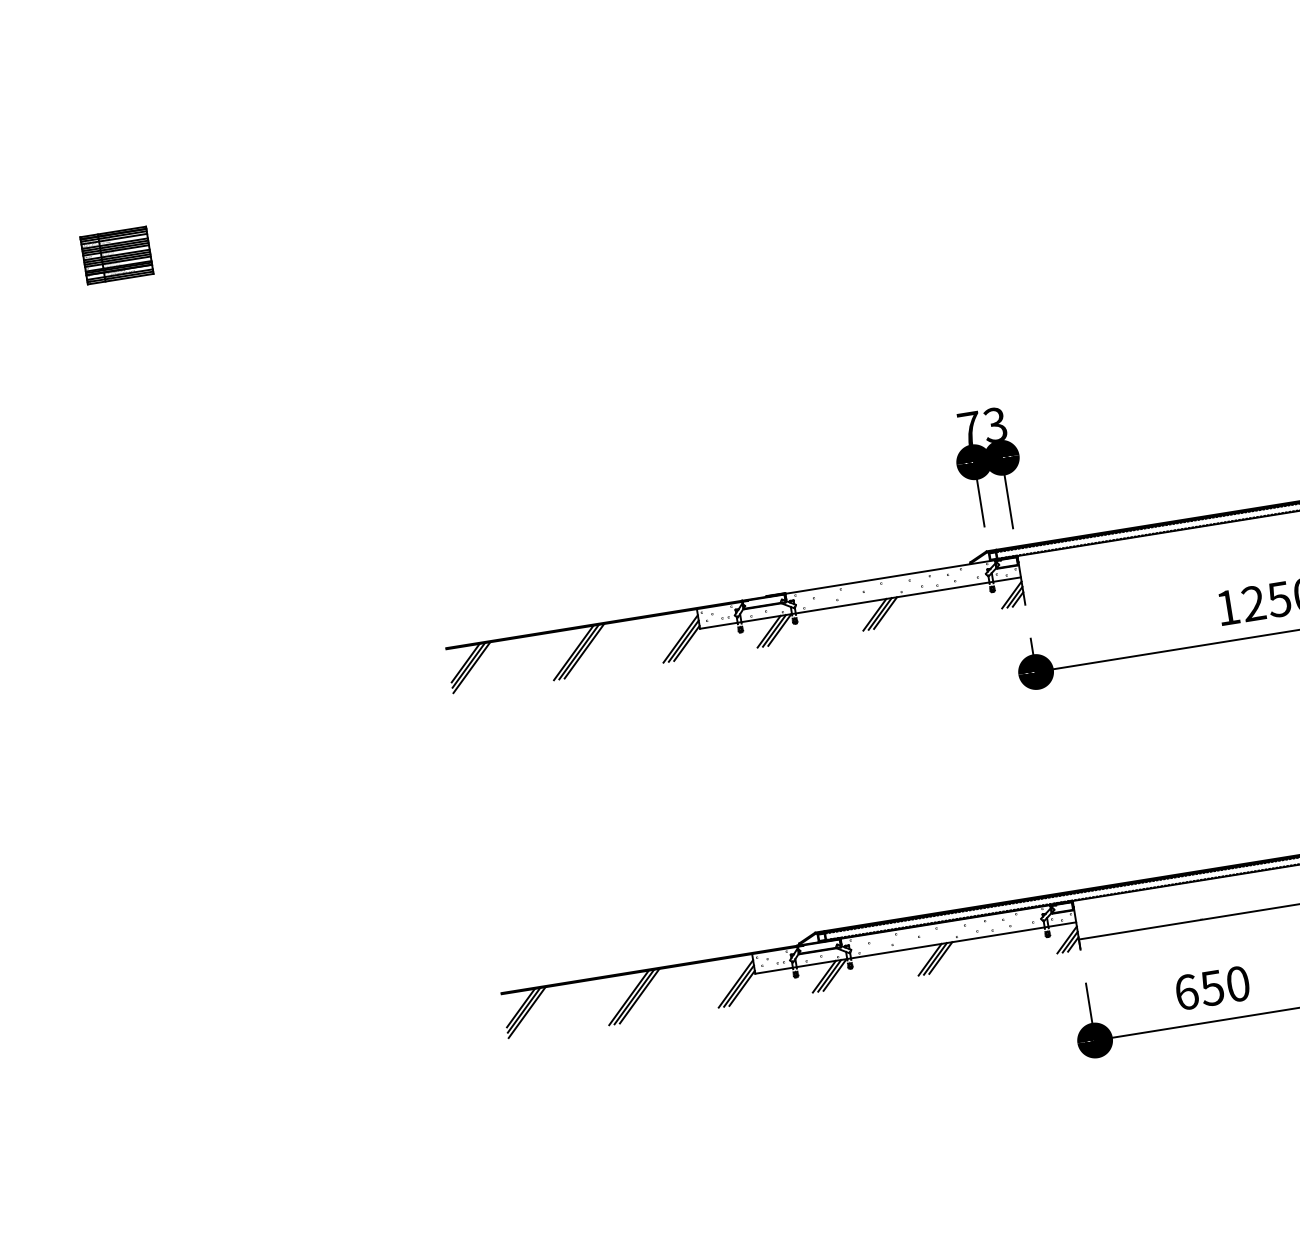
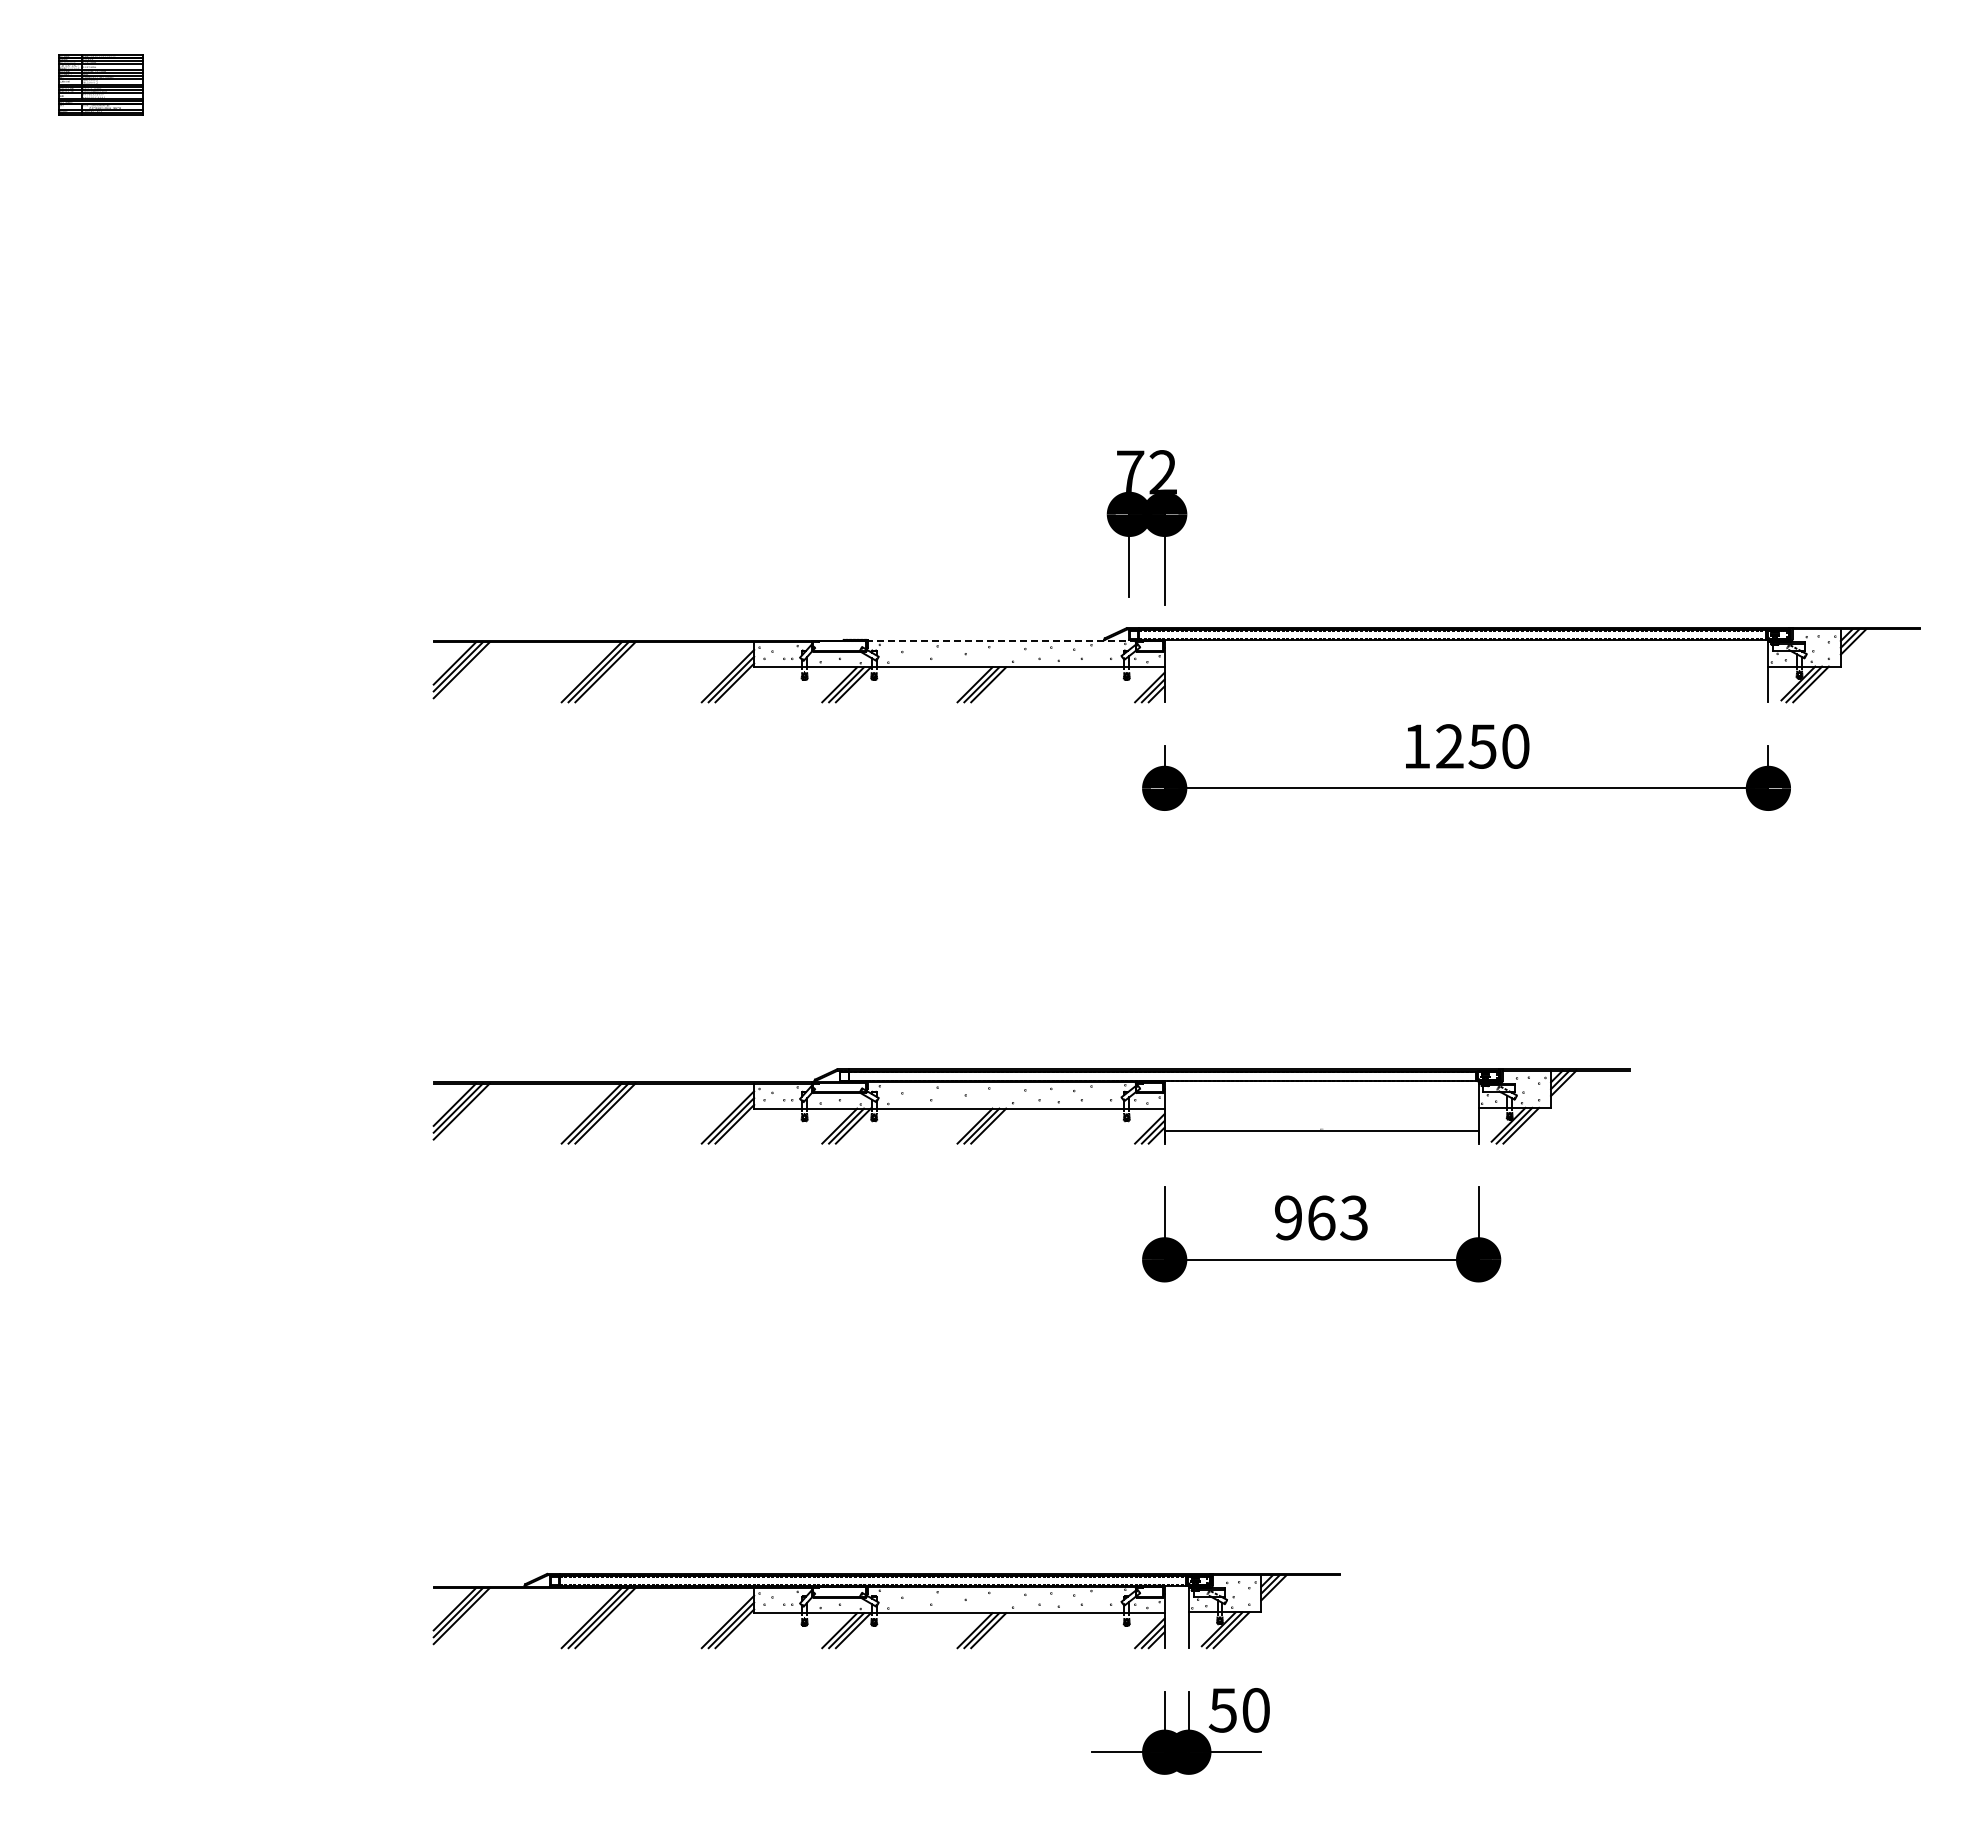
text: (994, 425) -> (1162, 472), 73 -> 72
line: (889, 576) -> (1000, 640), solid -> dashed
text: (1212, 987) -> (1321, 1217), 650 -> 963

